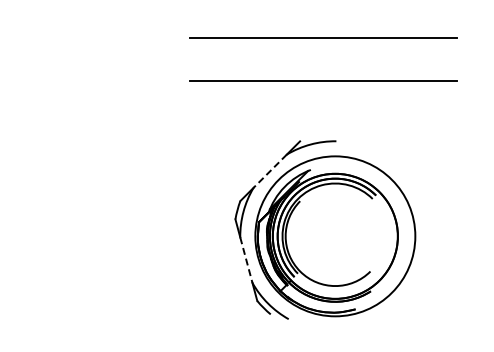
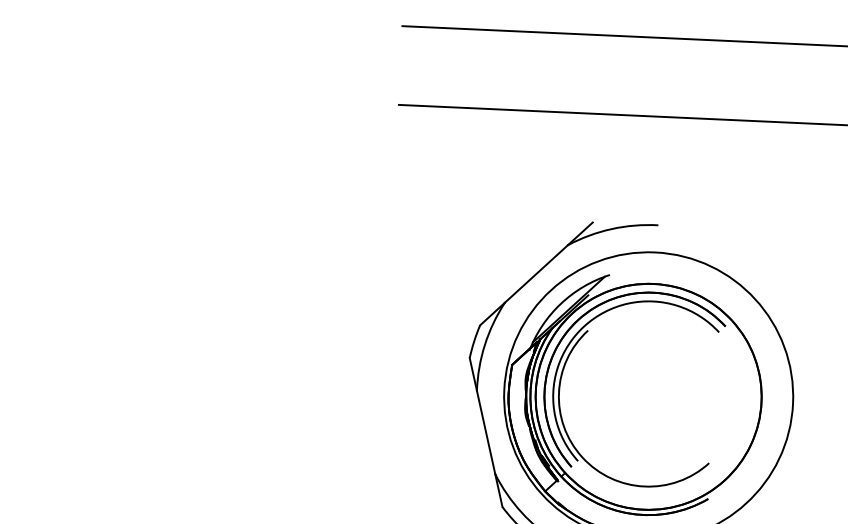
line: (270, 171) -> (536, 274), dashed -> solid
line: (246, 260) -> (486, 433), dashed -> solid

